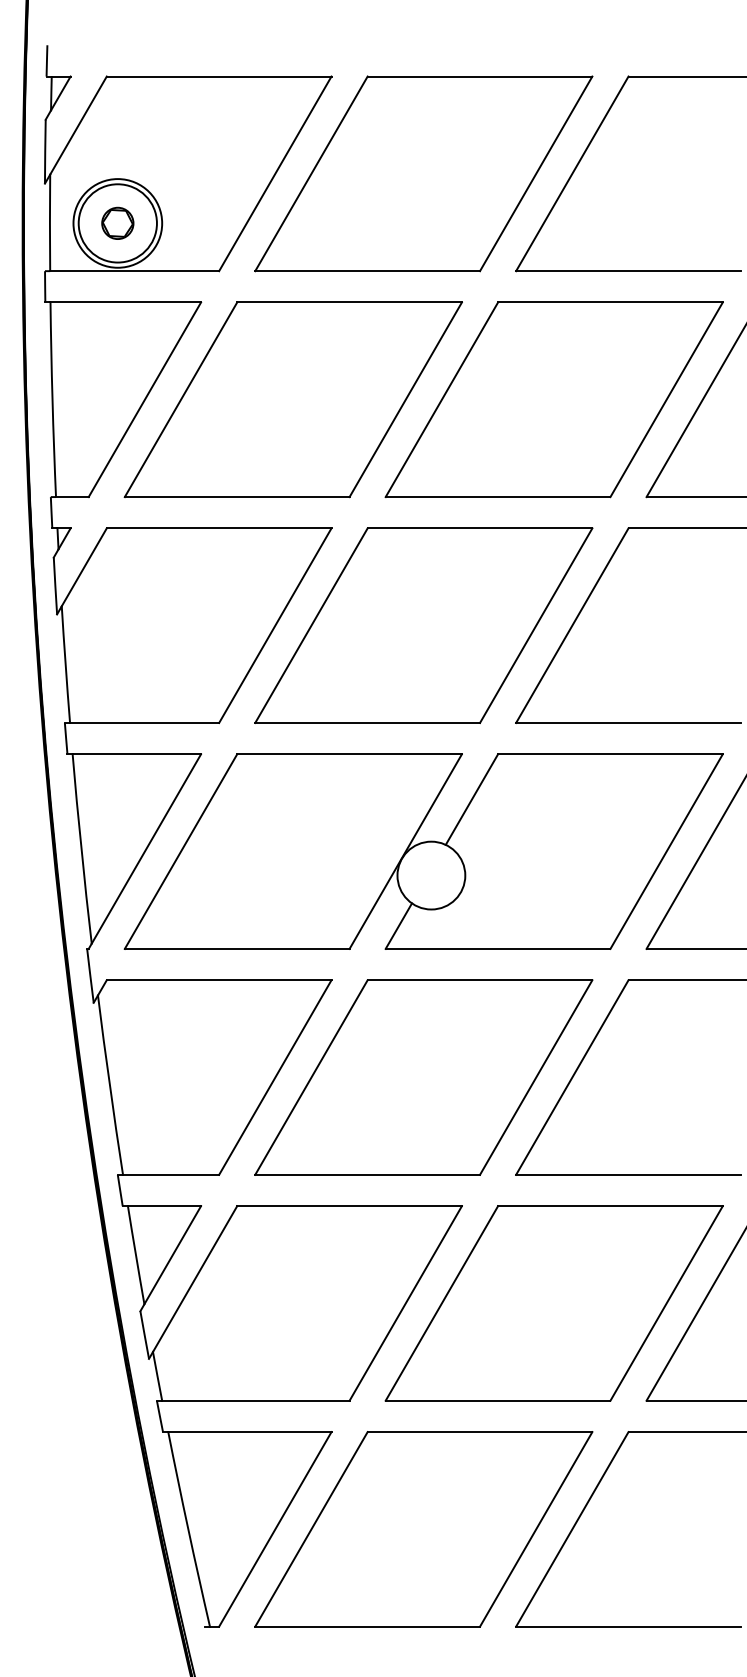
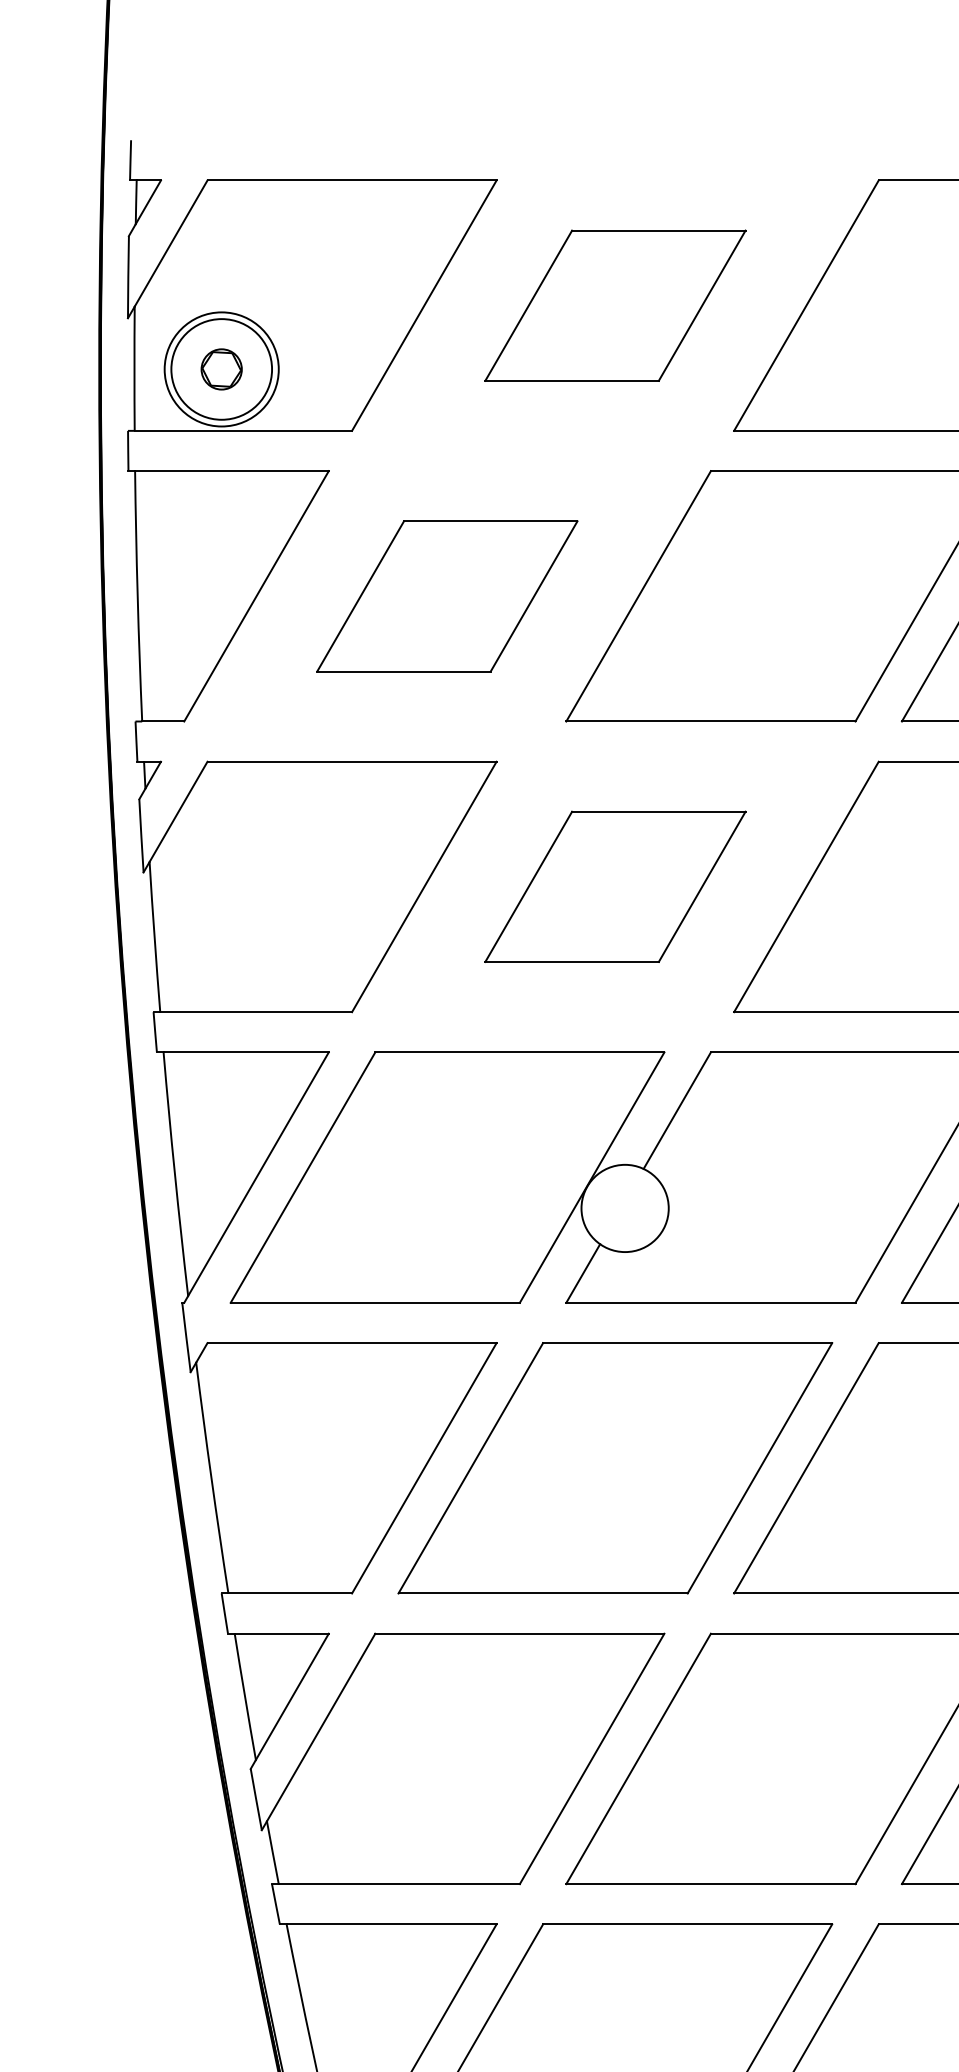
part: (423, 173) -> (614, 305), size x0.6
part: (292, 399) -> (446, 595), size x0.6
part: (423, 625) -> (614, 886), size x0.6

